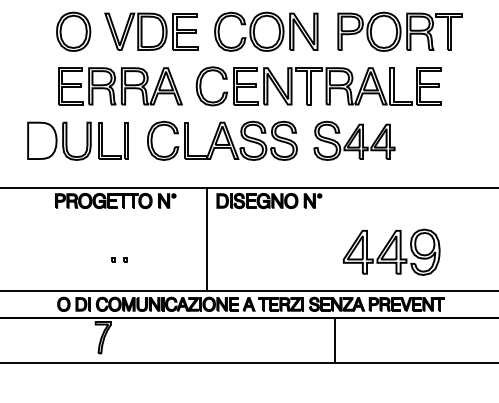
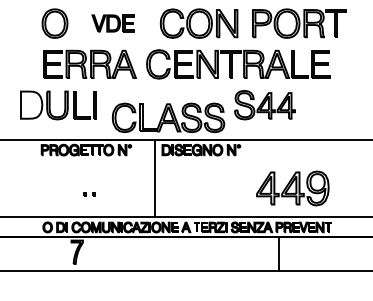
part: (151, 31) -> (113, 23), size x0.6
part: (222, 140) -> (168, 117), moved
line: (334, 340) -> (278, 254), moved

